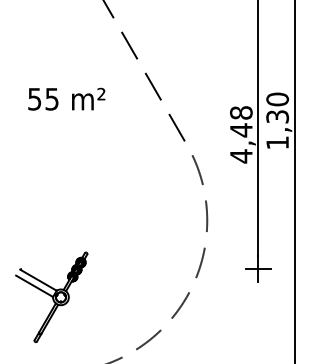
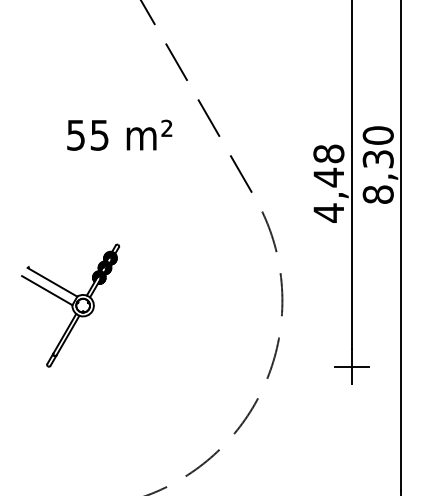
text: (66, 98) -> (119, 134), moved
text: (277, 142) -> (378, 194), 1,30 -> 8,30
part: (51, 296) -> (70, 304), moved

